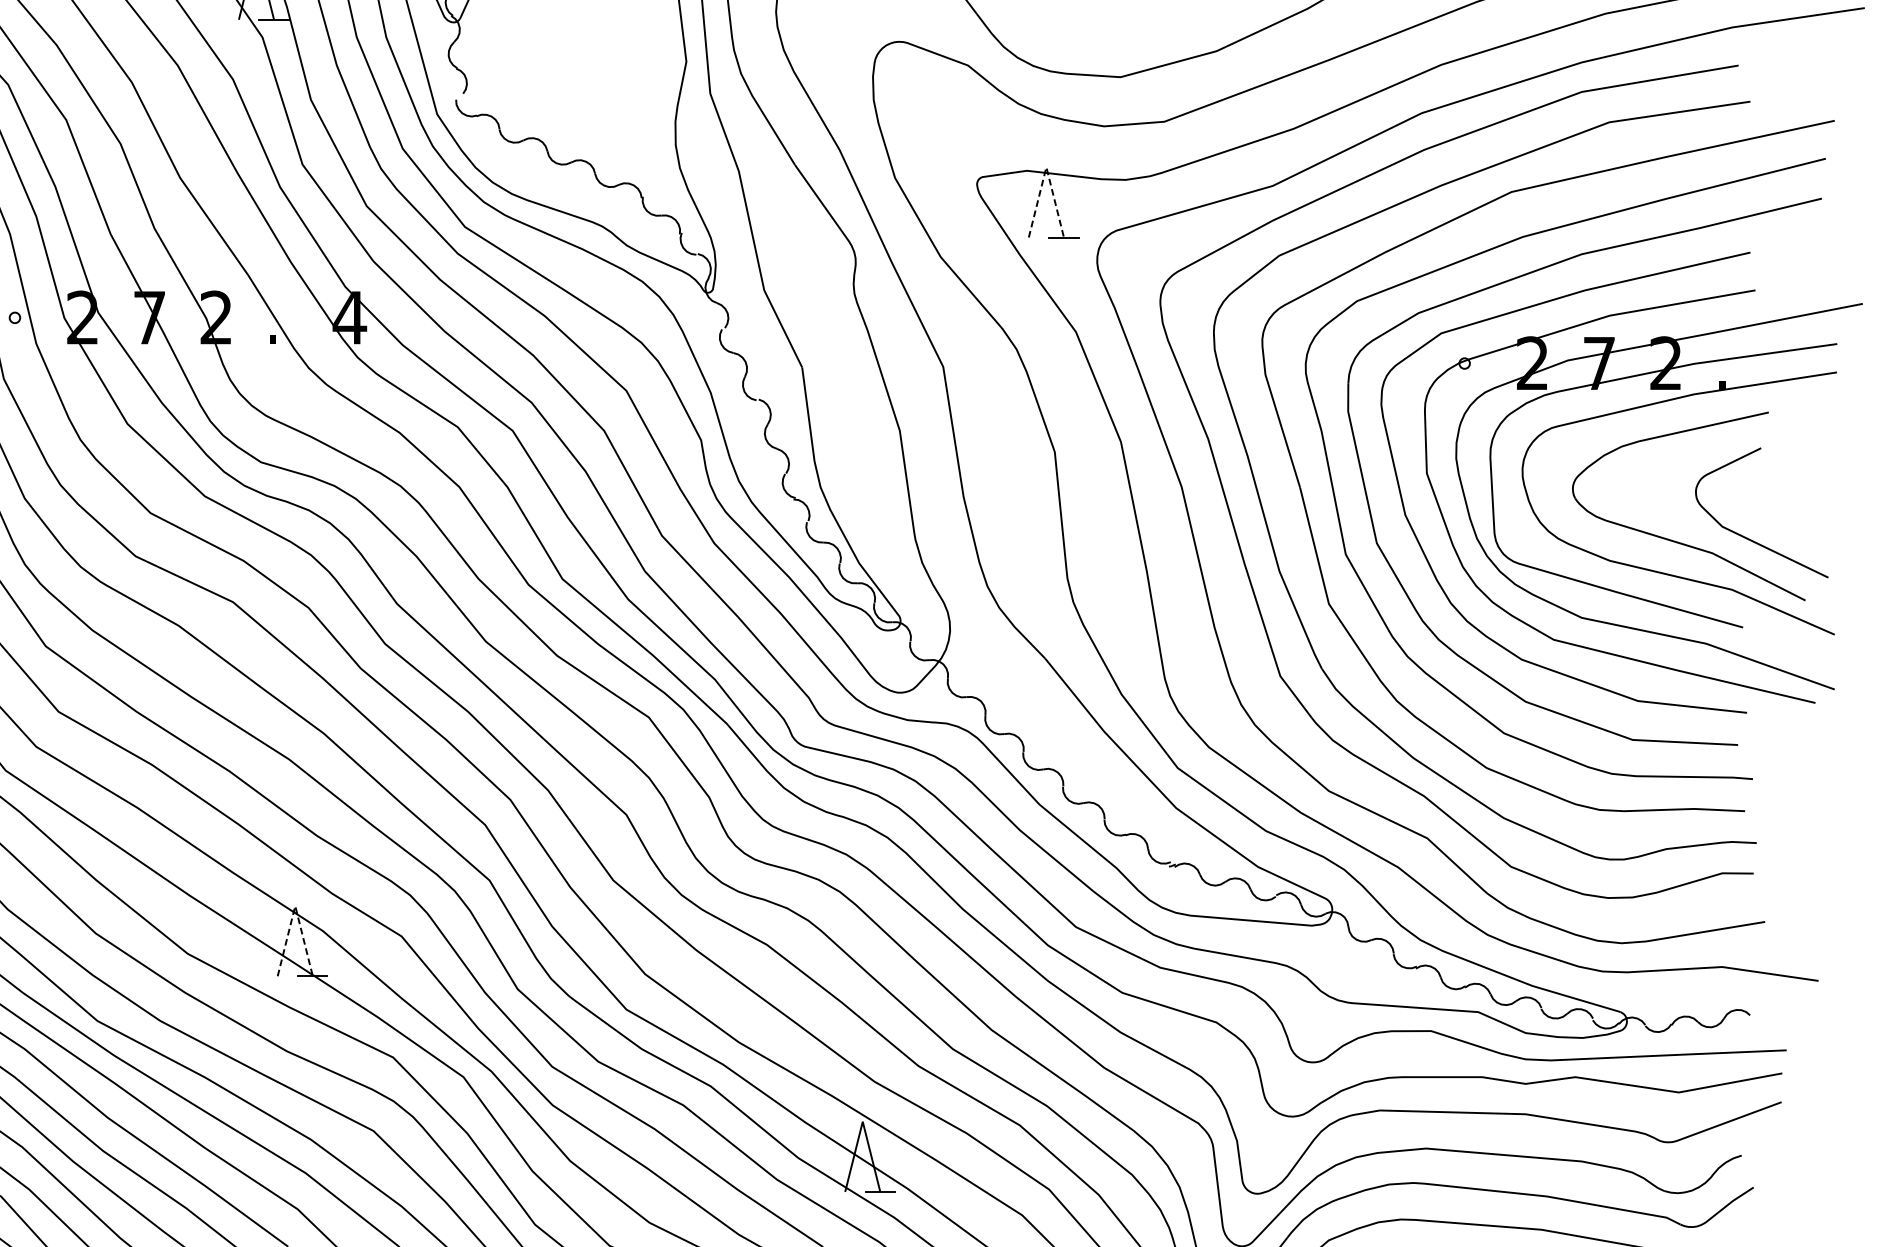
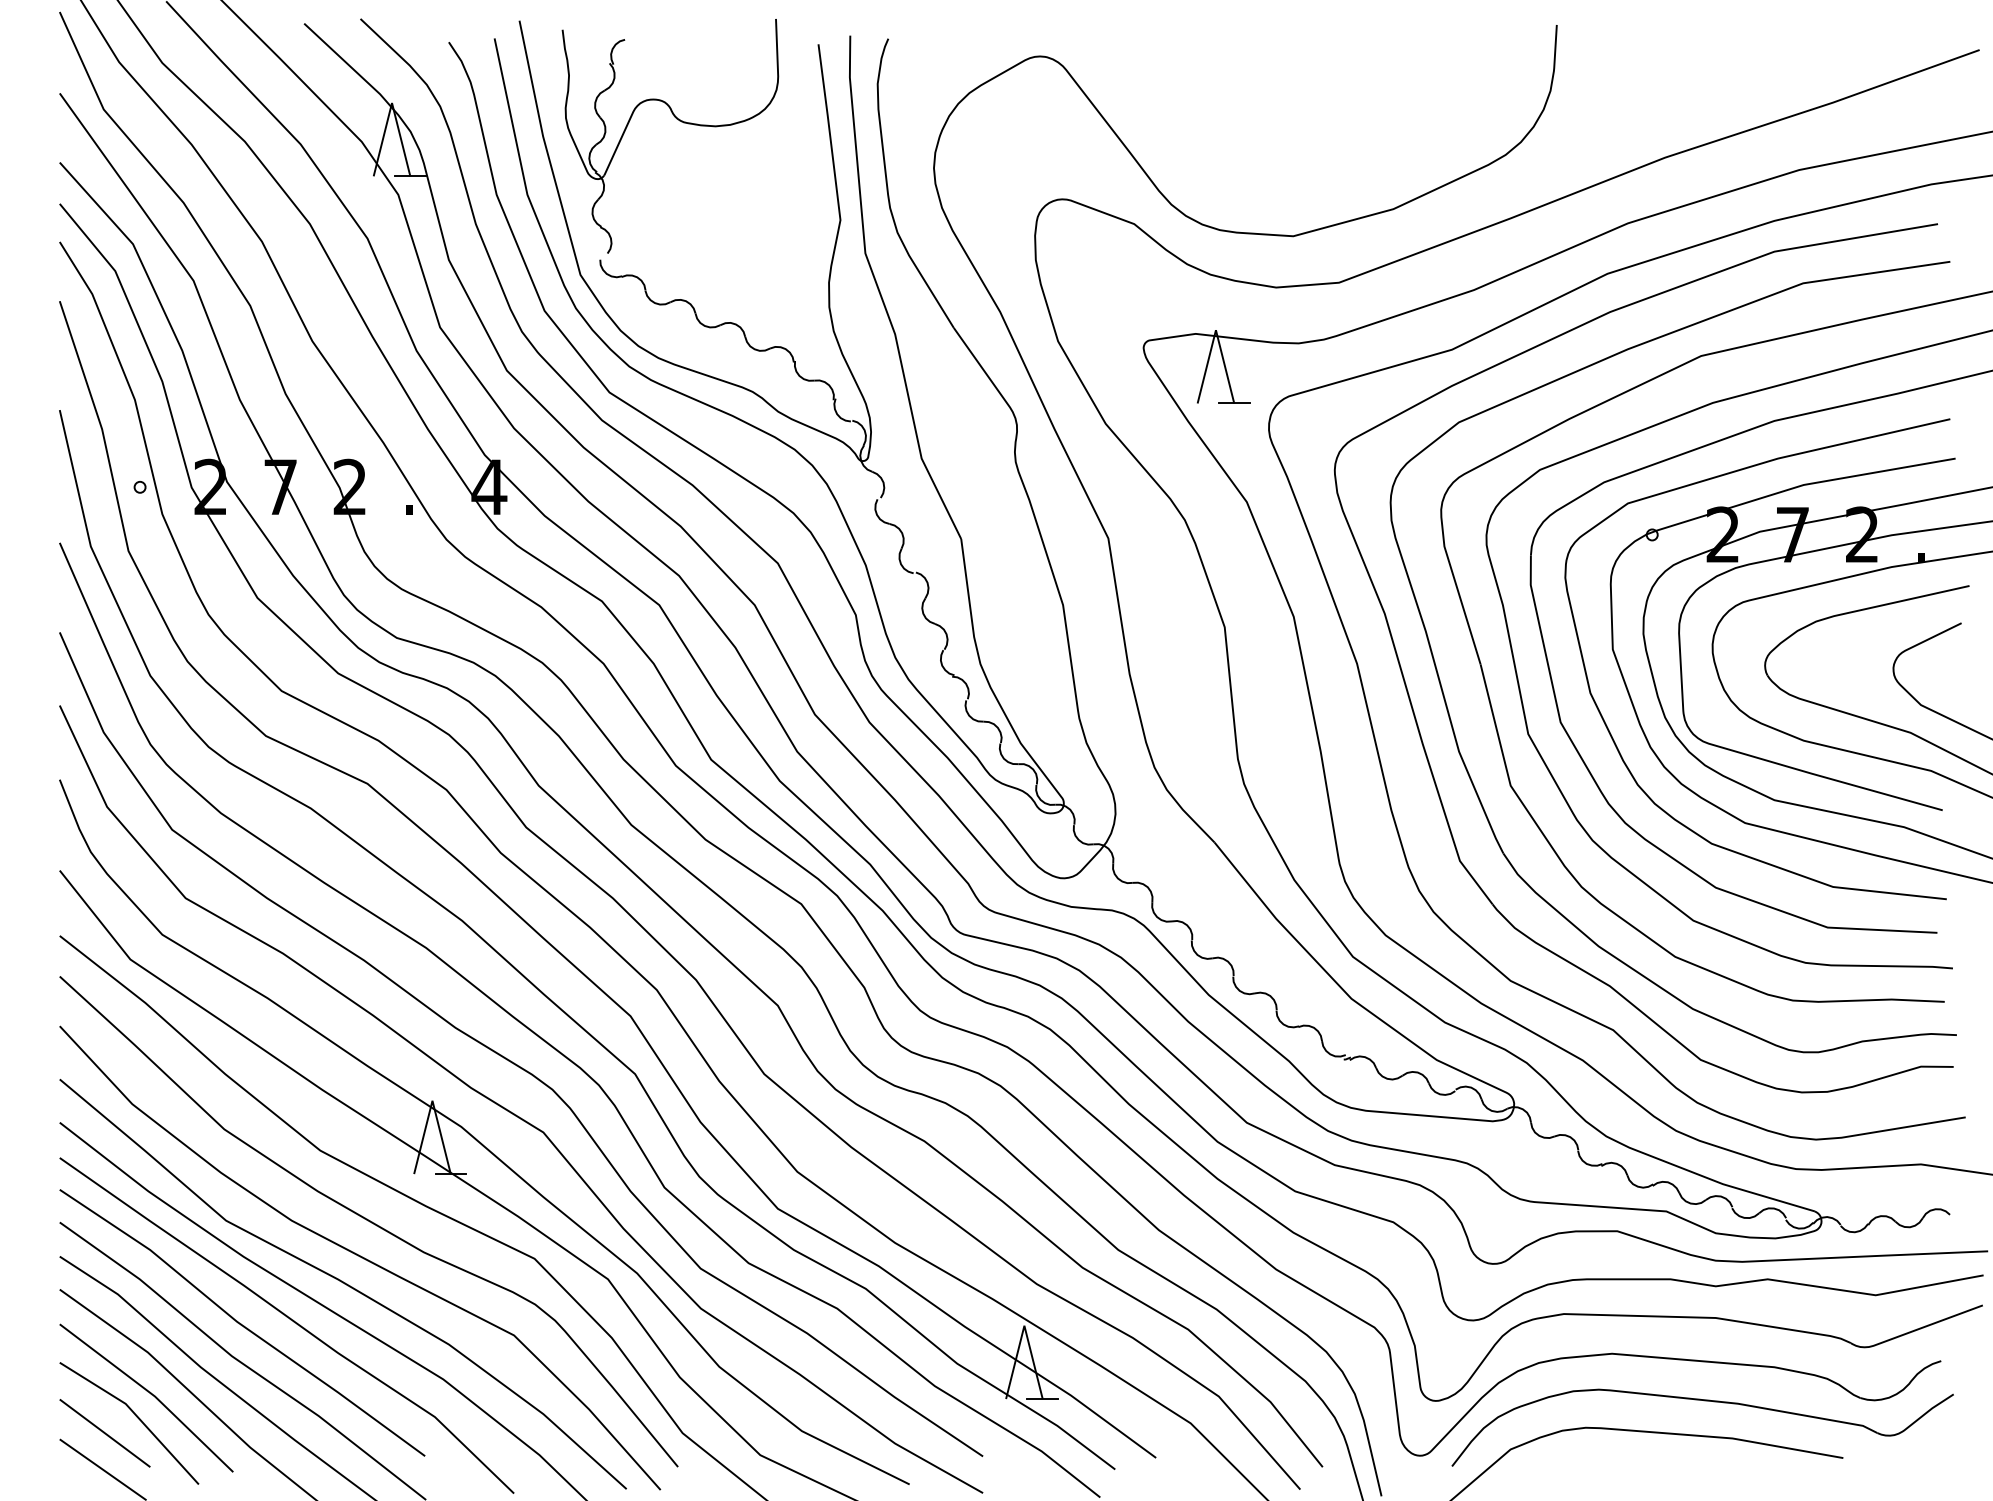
line: (1045, 167) -> (1215, 330), dashed -> solid
line: (295, 905) -> (432, 1100), dashed -> solid

